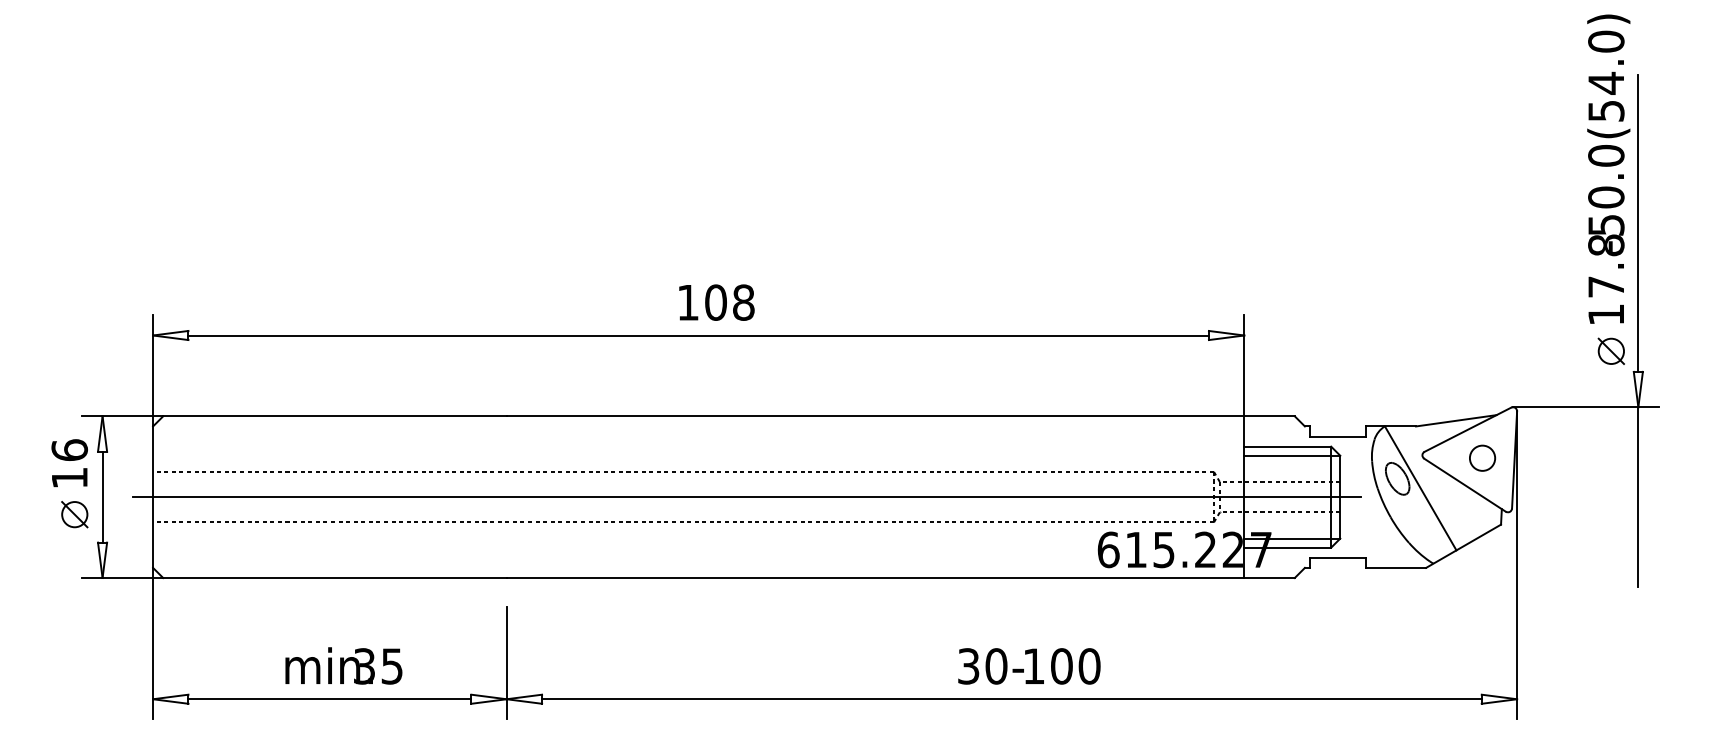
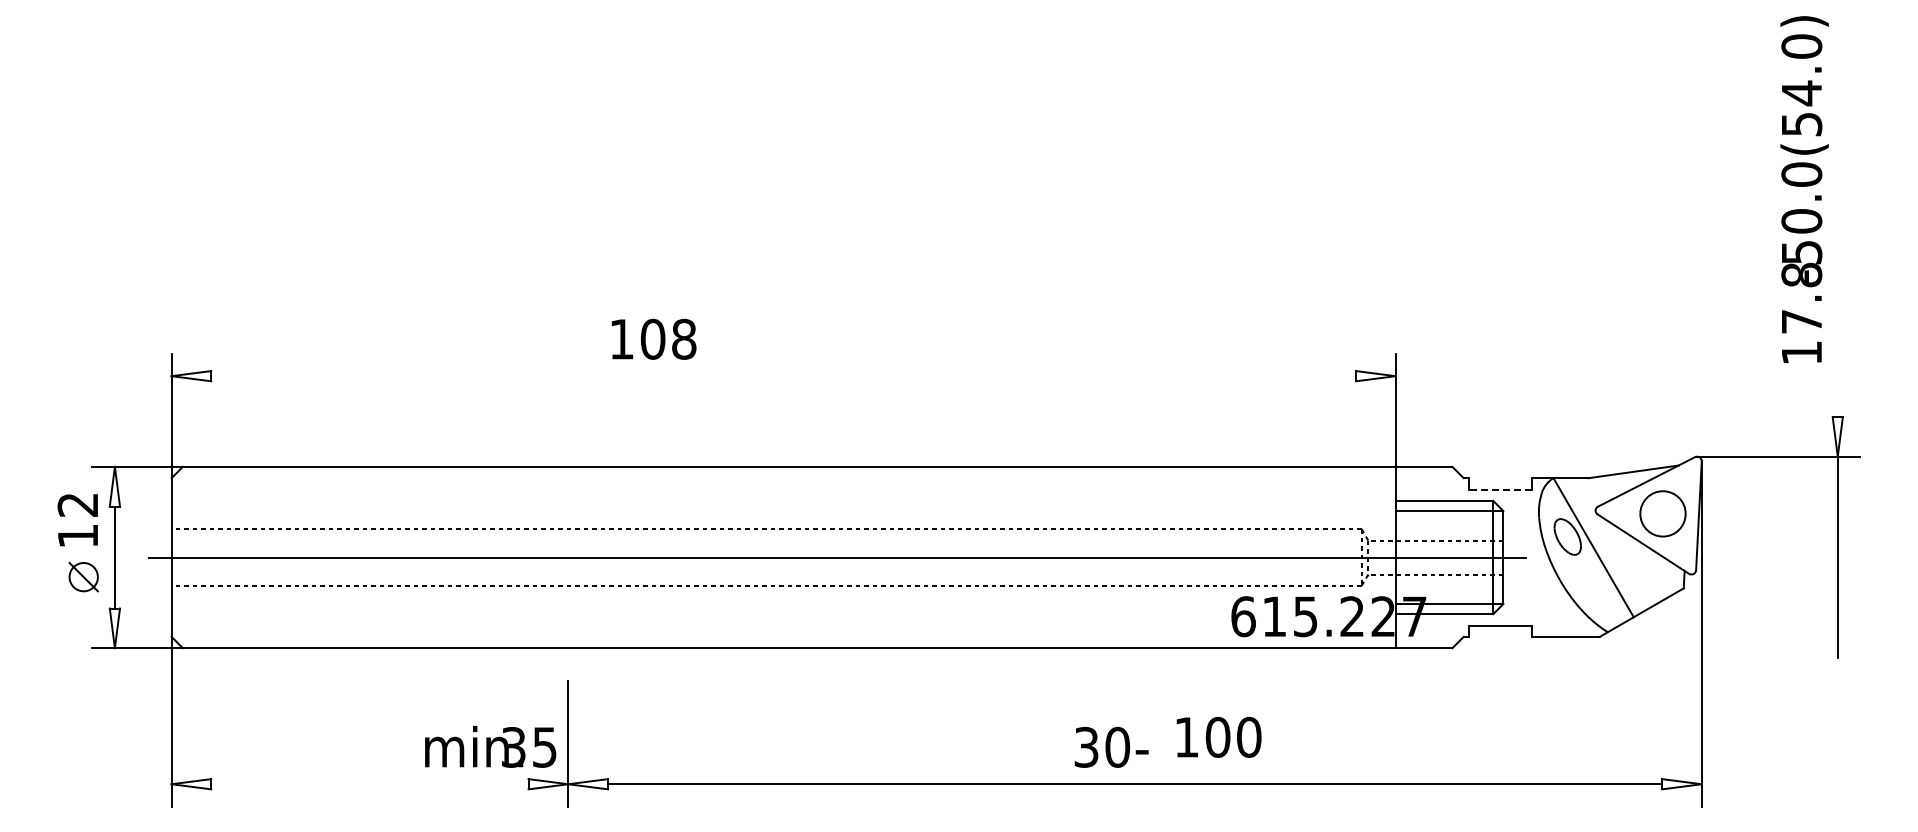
line: (1638, 222) -> (1837, 249), removed
text: (716, 301) -> (653, 338), moved
line: (698, 335) -> (783, 376), removed
part: (1611, 350) -> (1807, 393), removed
line: (1337, 436) -> (1500, 489), solid -> dashed
text: (69, 449) -> (77, 504), 16 -> 12
circle: (1482, 457) -> (1662, 513), size x1.6
text: (343, 665) -> (490, 746), moved
text: (1062, 665) -> (1218, 736), moved
line: (329, 699) -> (369, 784), removed

